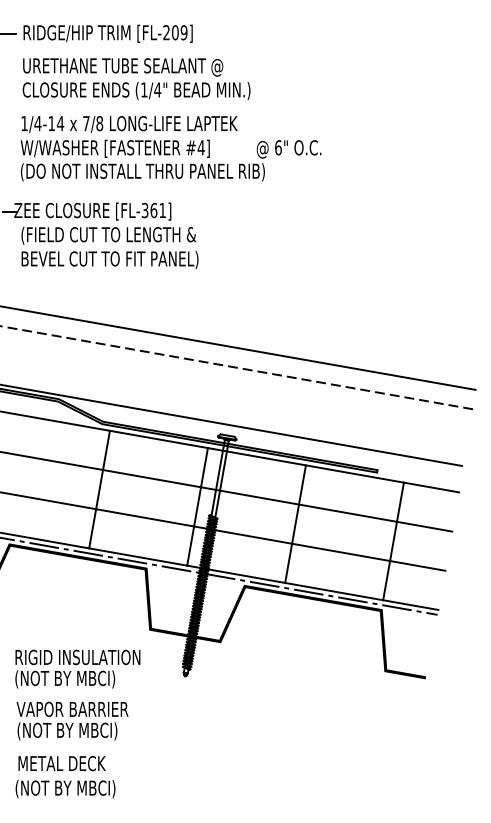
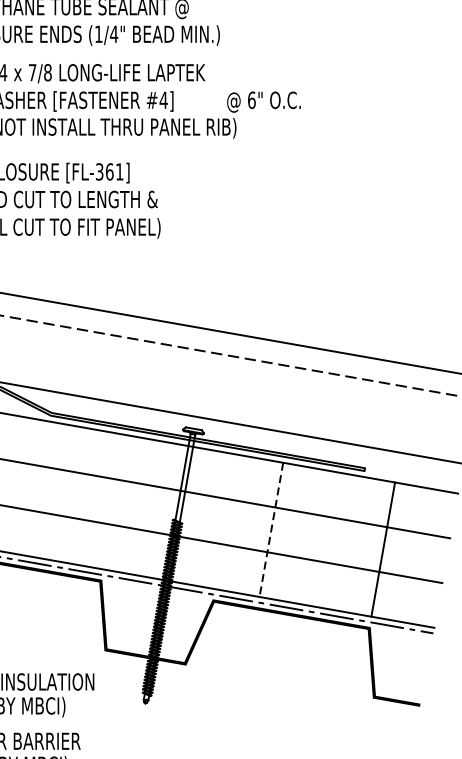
line: (99, 489) -> (47, 490), removed
line: (197, 506) -> (159, 509), removed
line: (295, 524) -> (271, 530), solid -> dashed

